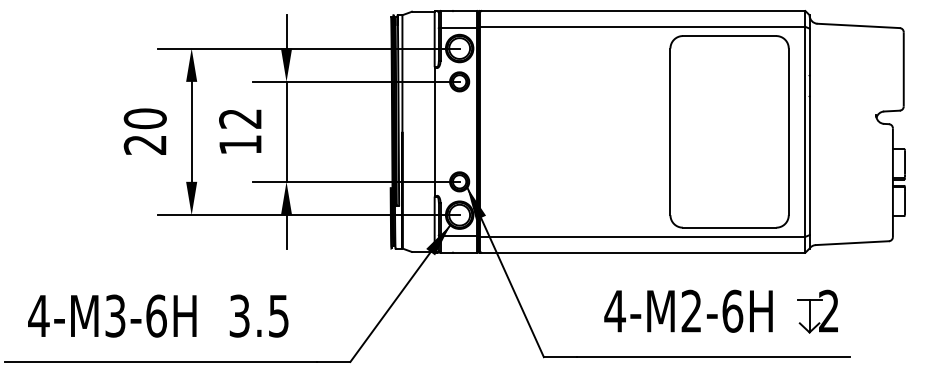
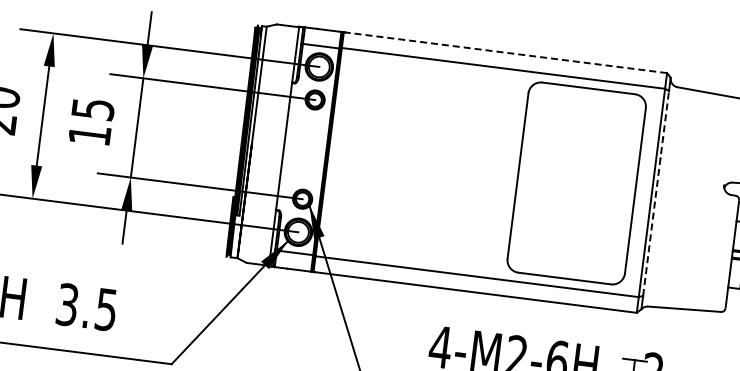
line: (642, 11) -> (505, 53), solid -> dashed
text: (240, 118) -> (93, 108), 12 -> 15
line: (809, 131) -> (656, 193), solid -> dashed

